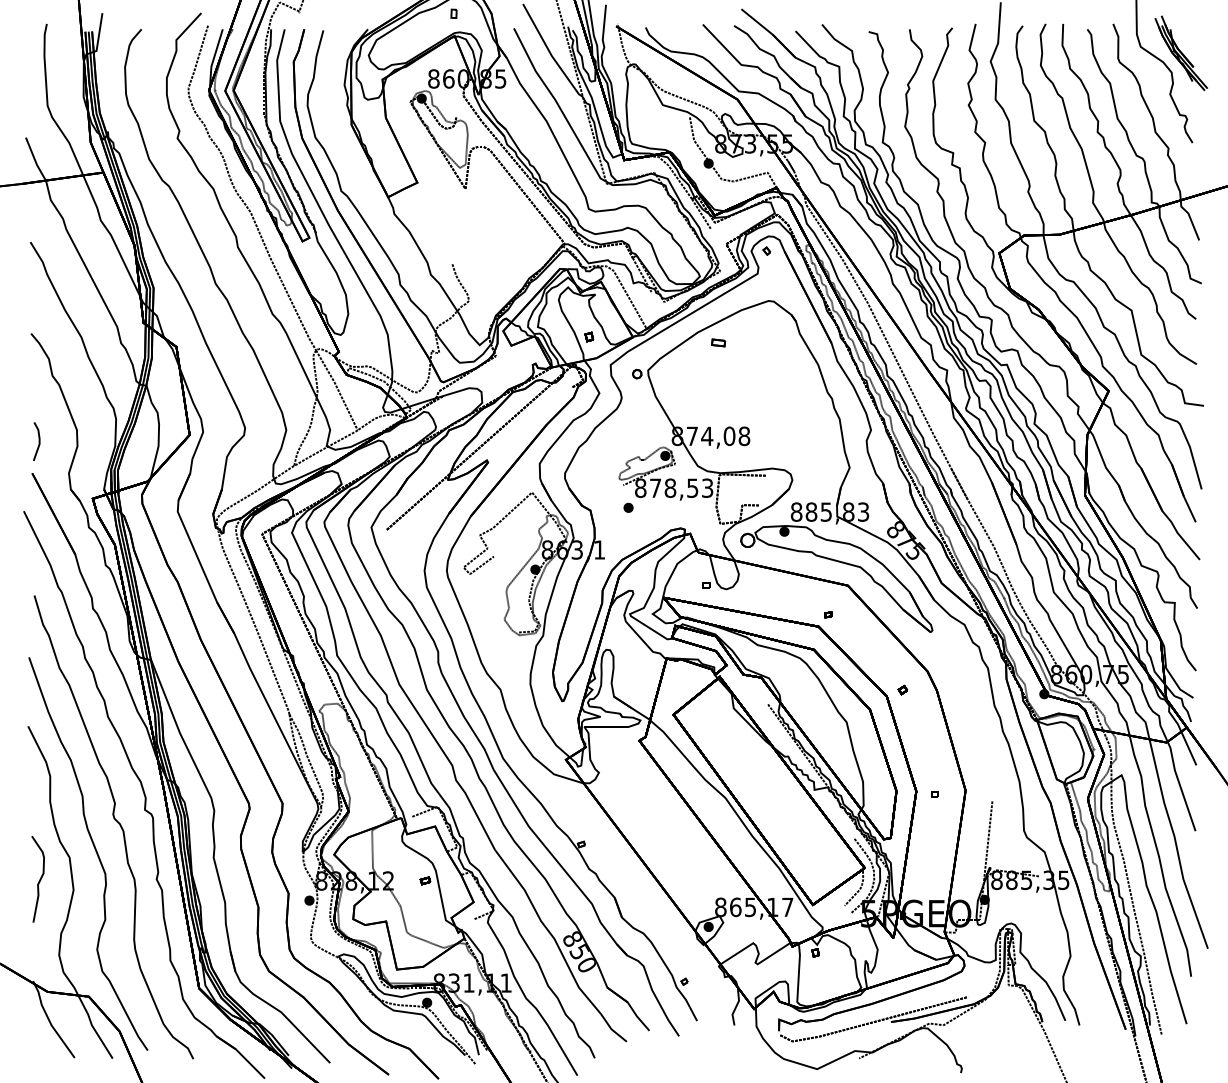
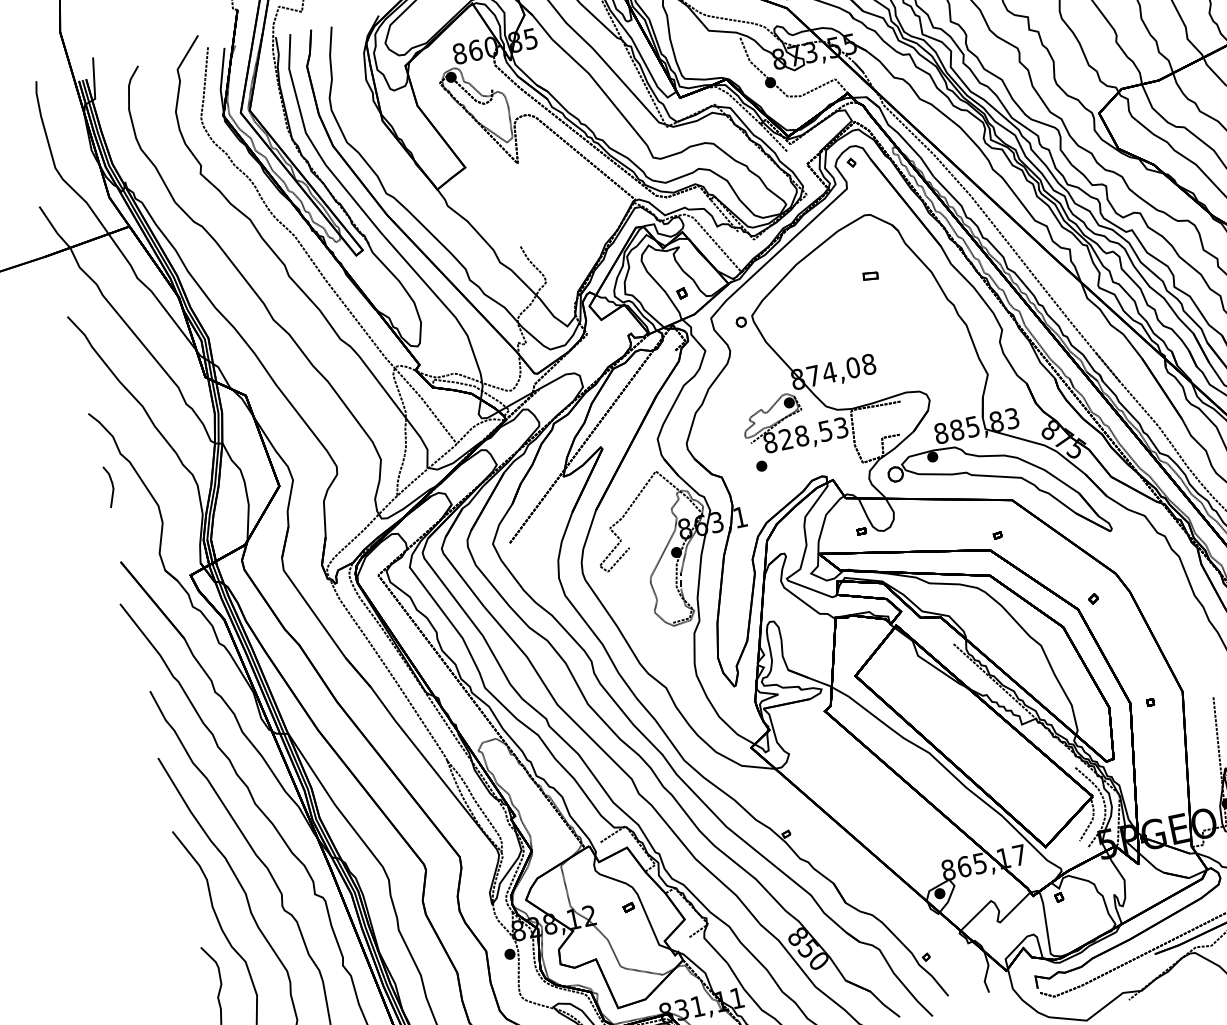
part: (718, 342) -> (870, 275), moved
line: (38, 441) -> (111, 486), moved
text: (655, 487) -> (785, 438), 878,53 -> 828,53

